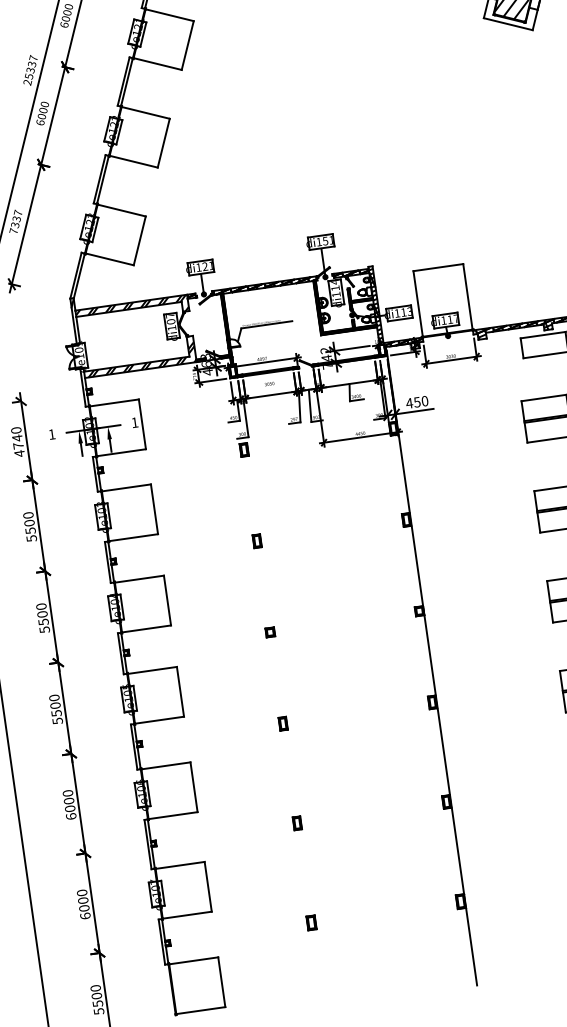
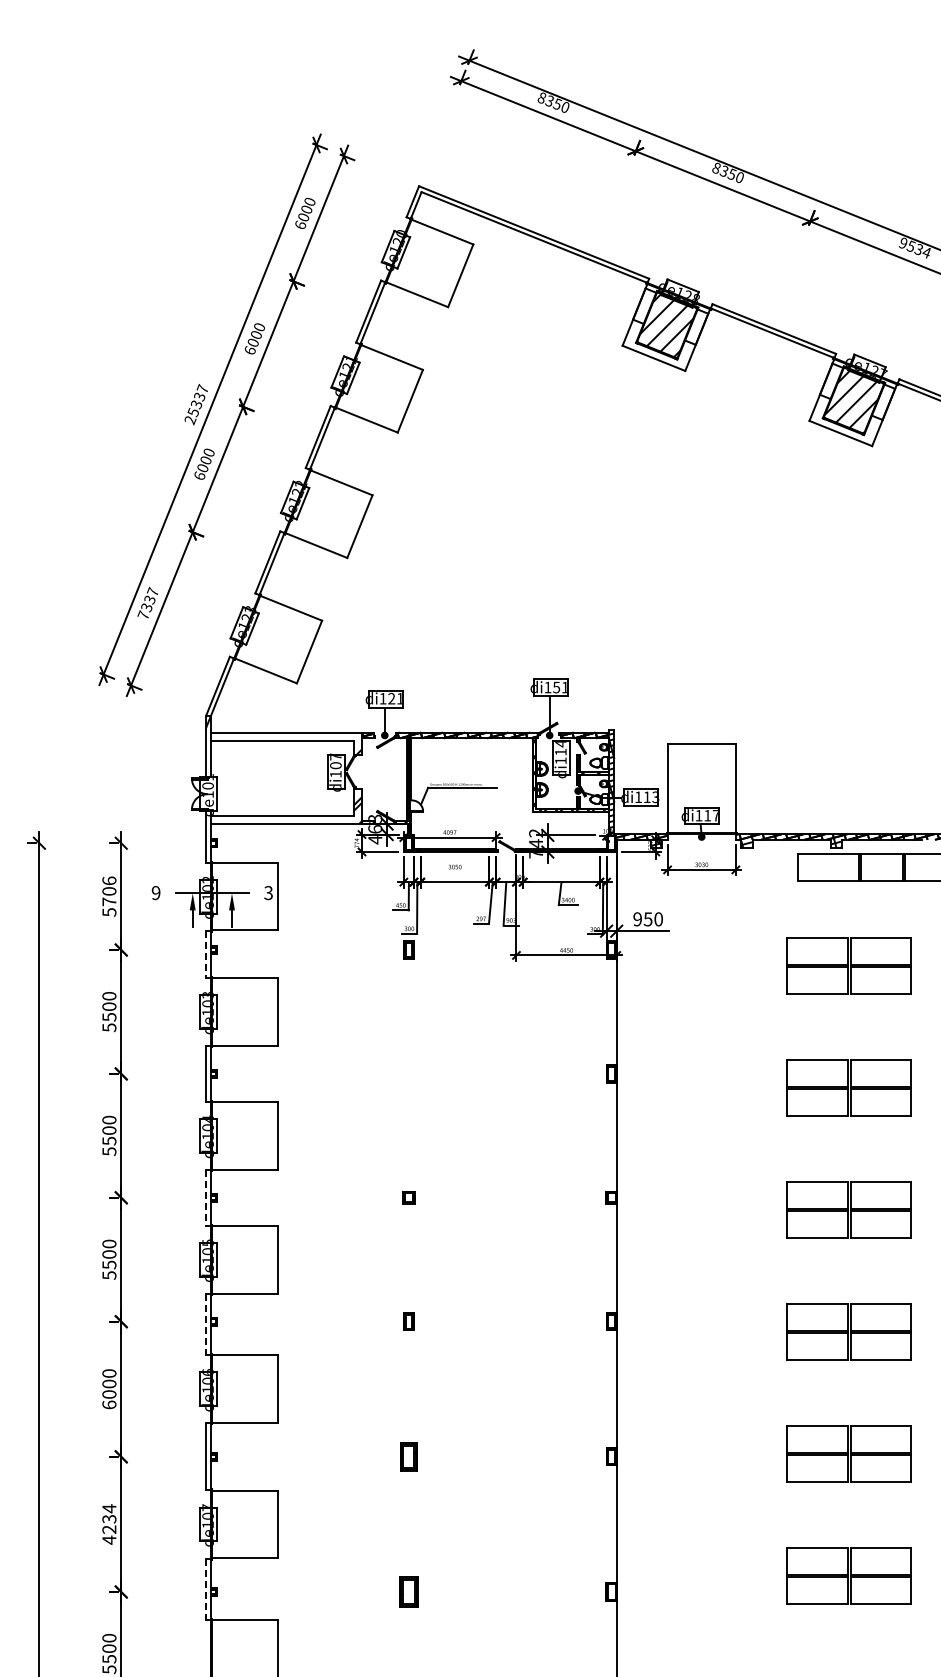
hatch: (130, 305) -> (285, 736), removed
hatch: (137, 367) -> (282, 819), removed
text: (409, 403) -> (637, 919), 450 -> 950
text: (134, 423) -> (268, 893), 1 -> 3
text: (51, 434) -> (155, 893), 1 -> 9
text: (18, 441) -> (109, 896), 4740 -> 5706
line: (95, 474) -> (206, 954), solid -> dashed
part: (256, 540) -> (408, 1073), removed
line: (121, 653) -> (206, 1197), solid -> dashed
line: (134, 747) -> (206, 1324), solid -> dashed
part: (297, 823) -> (408, 1456), size x1.6
text: (83, 904) -> (109, 1524), 6000 -> 4234
part: (311, 922) -> (408, 1591), size x1.6
line: (162, 942) -> (206, 1589), solid -> dashed

